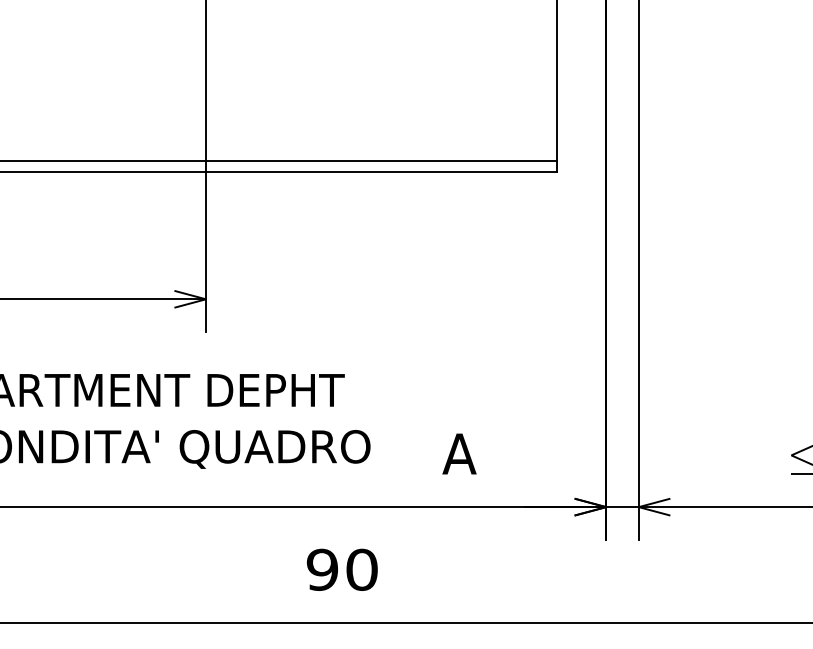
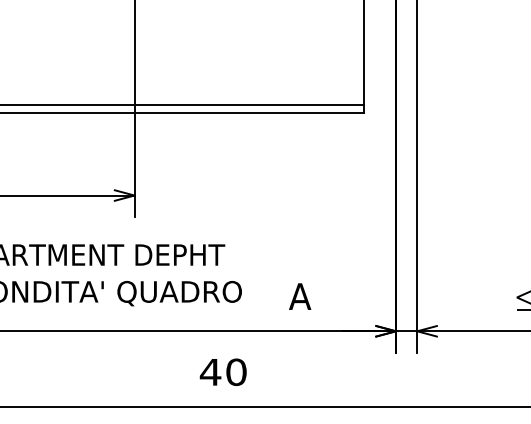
text: (322, 570) -> (210, 372), 90 -> 40

